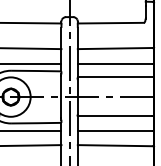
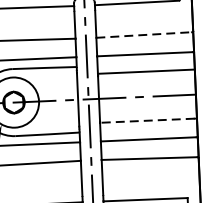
line: (115, 48) -> (144, 34), solid -> dashed
line: (114, 115) -> (146, 120), solid -> dashed

